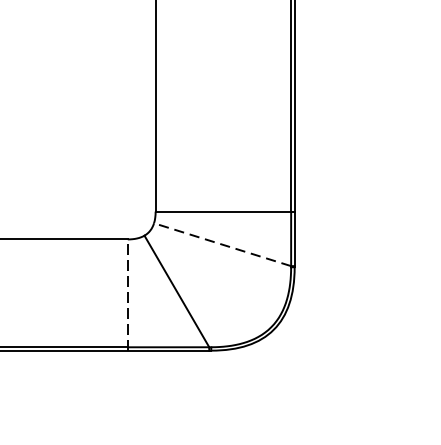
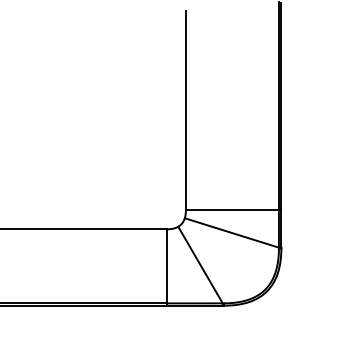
line: (222, 244) -> (231, 232), dashed -> solid
line: (127, 295) -> (166, 267), dashed -> solid

